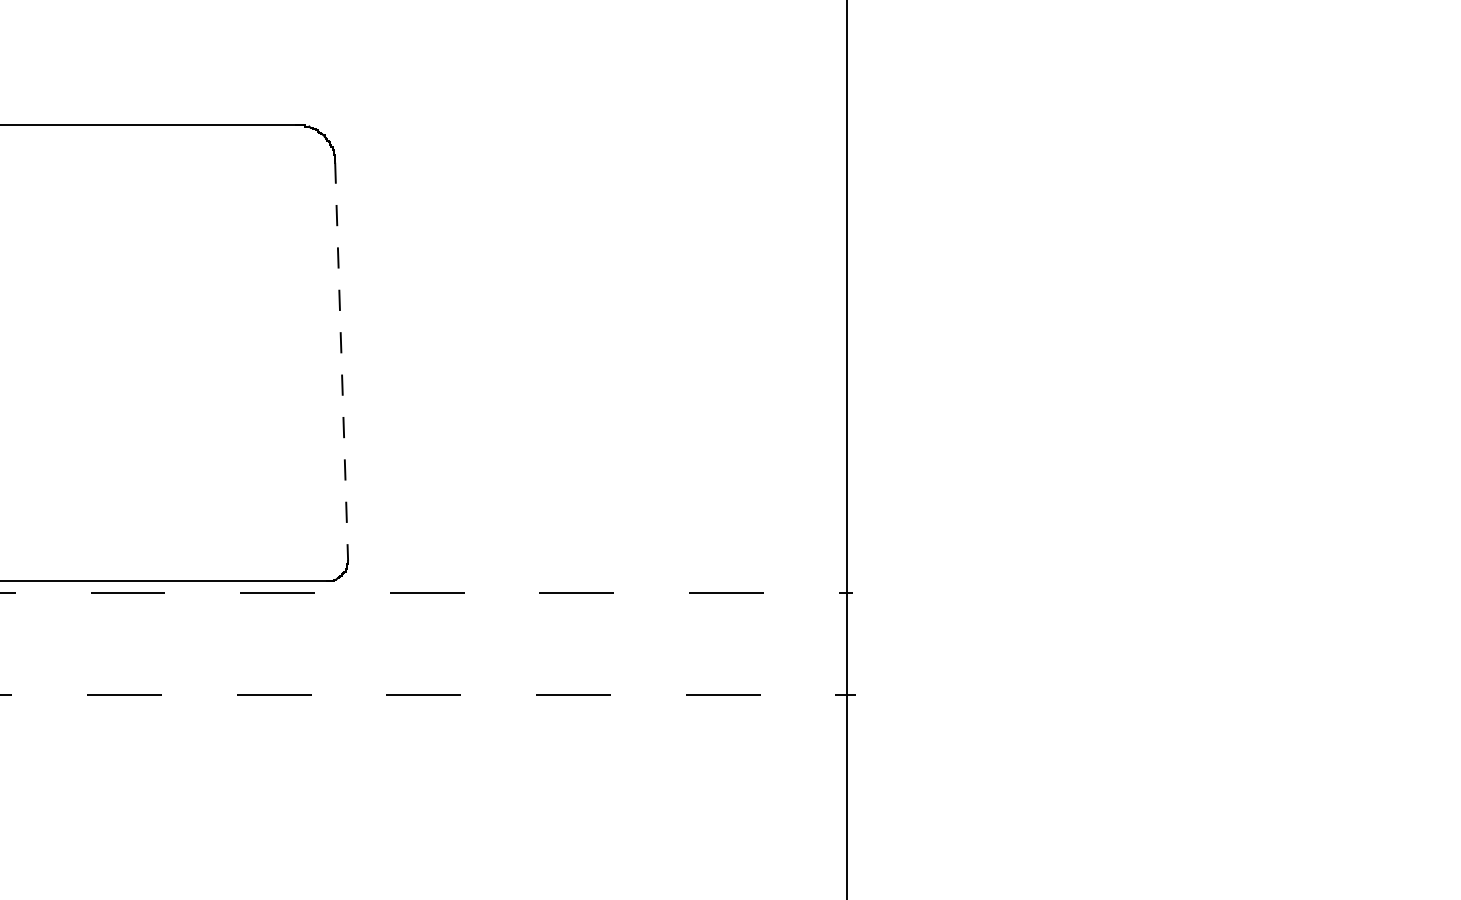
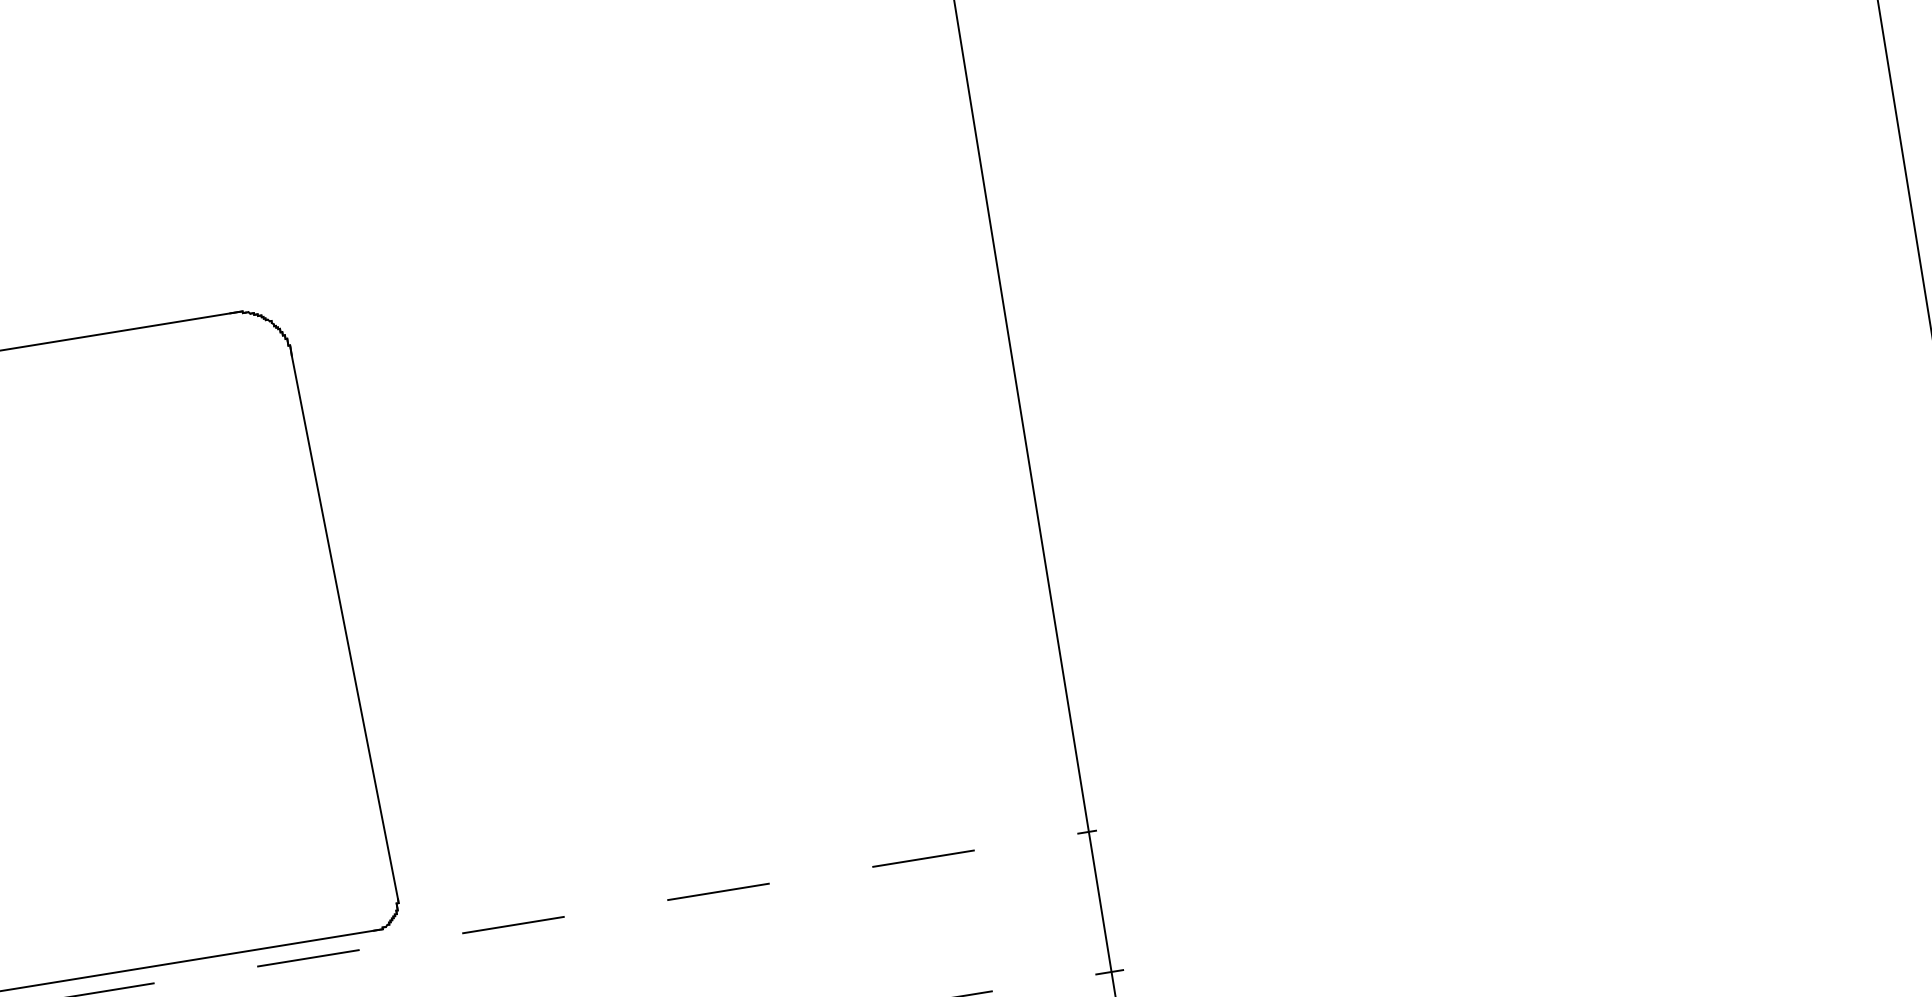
line: (341, 362) -> (344, 628), dashed -> solid

